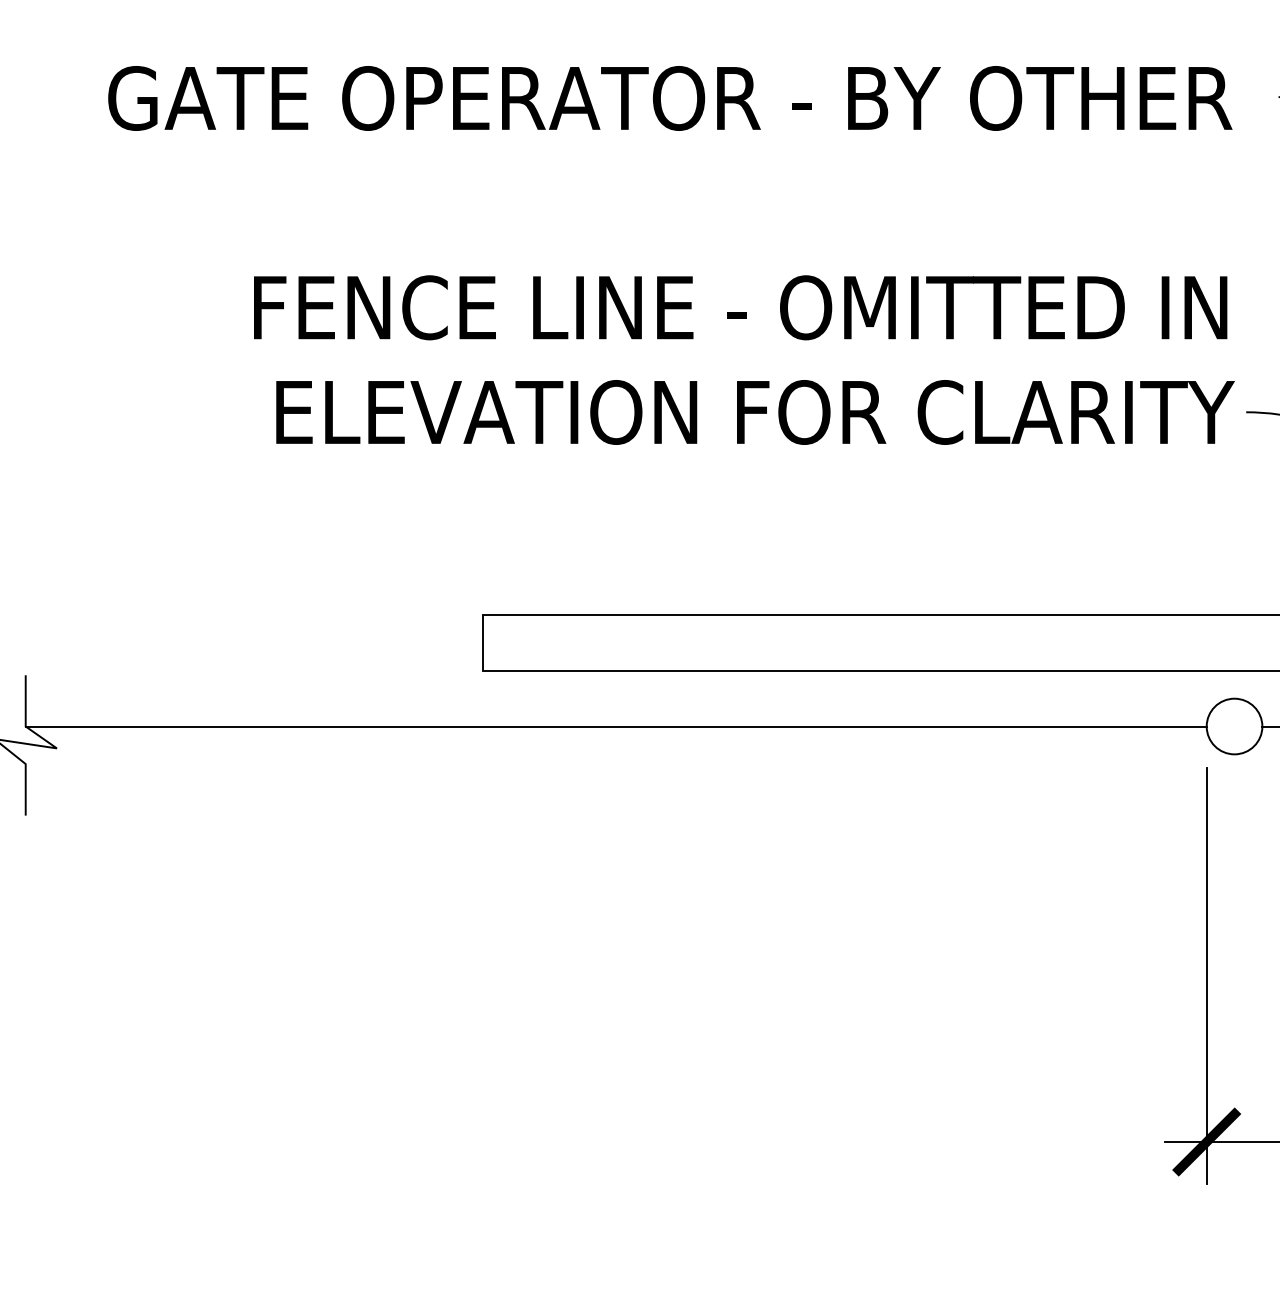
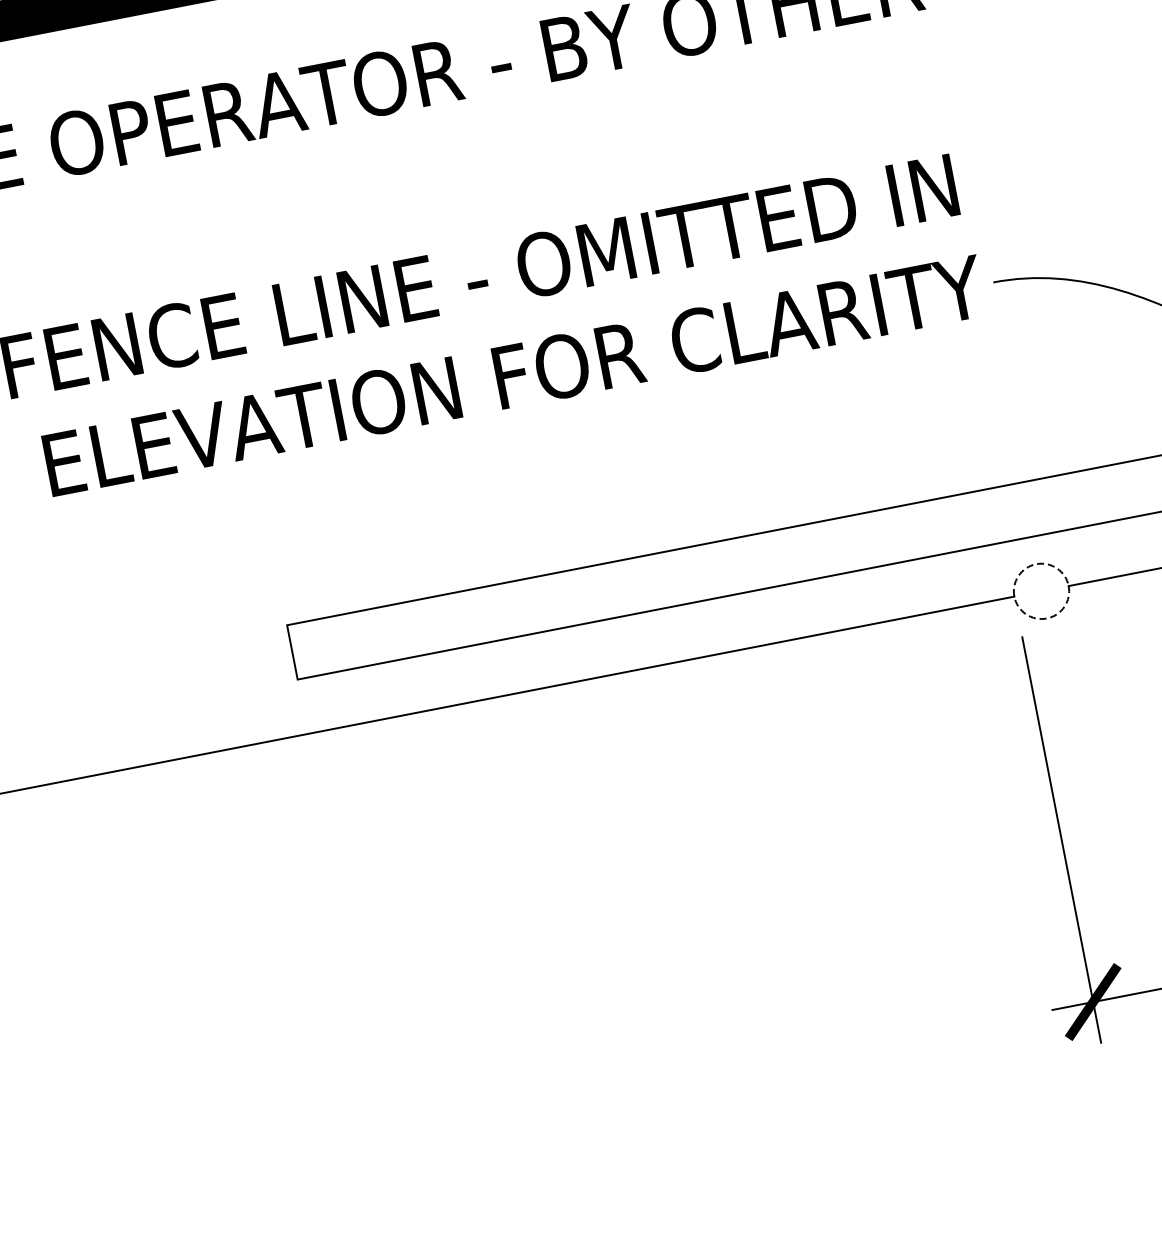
circle: (1234, 726) -> (1041, 591), solid -> dashed

